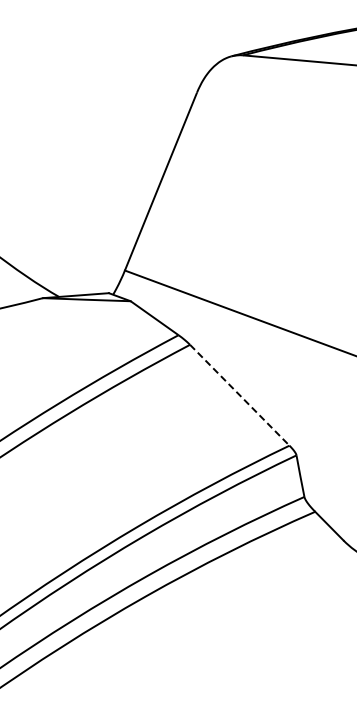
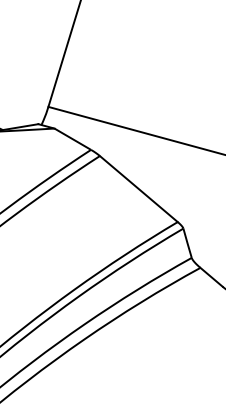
line: (239, 395) -> (138, 189), dashed -> solid

